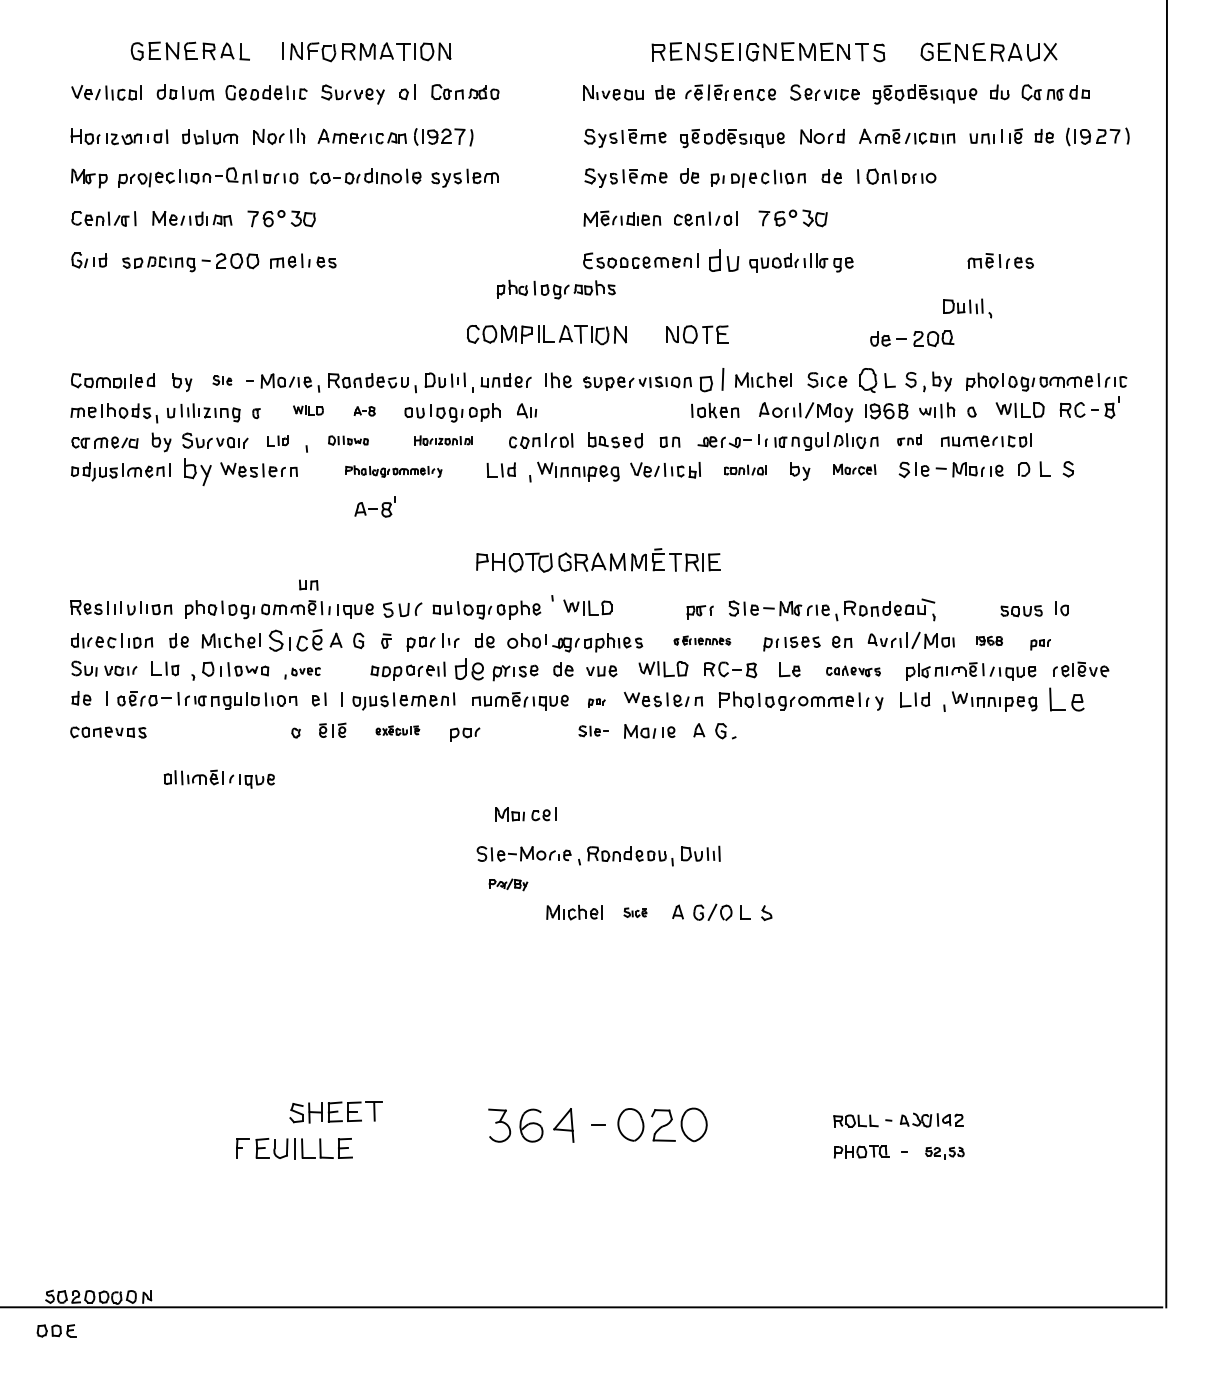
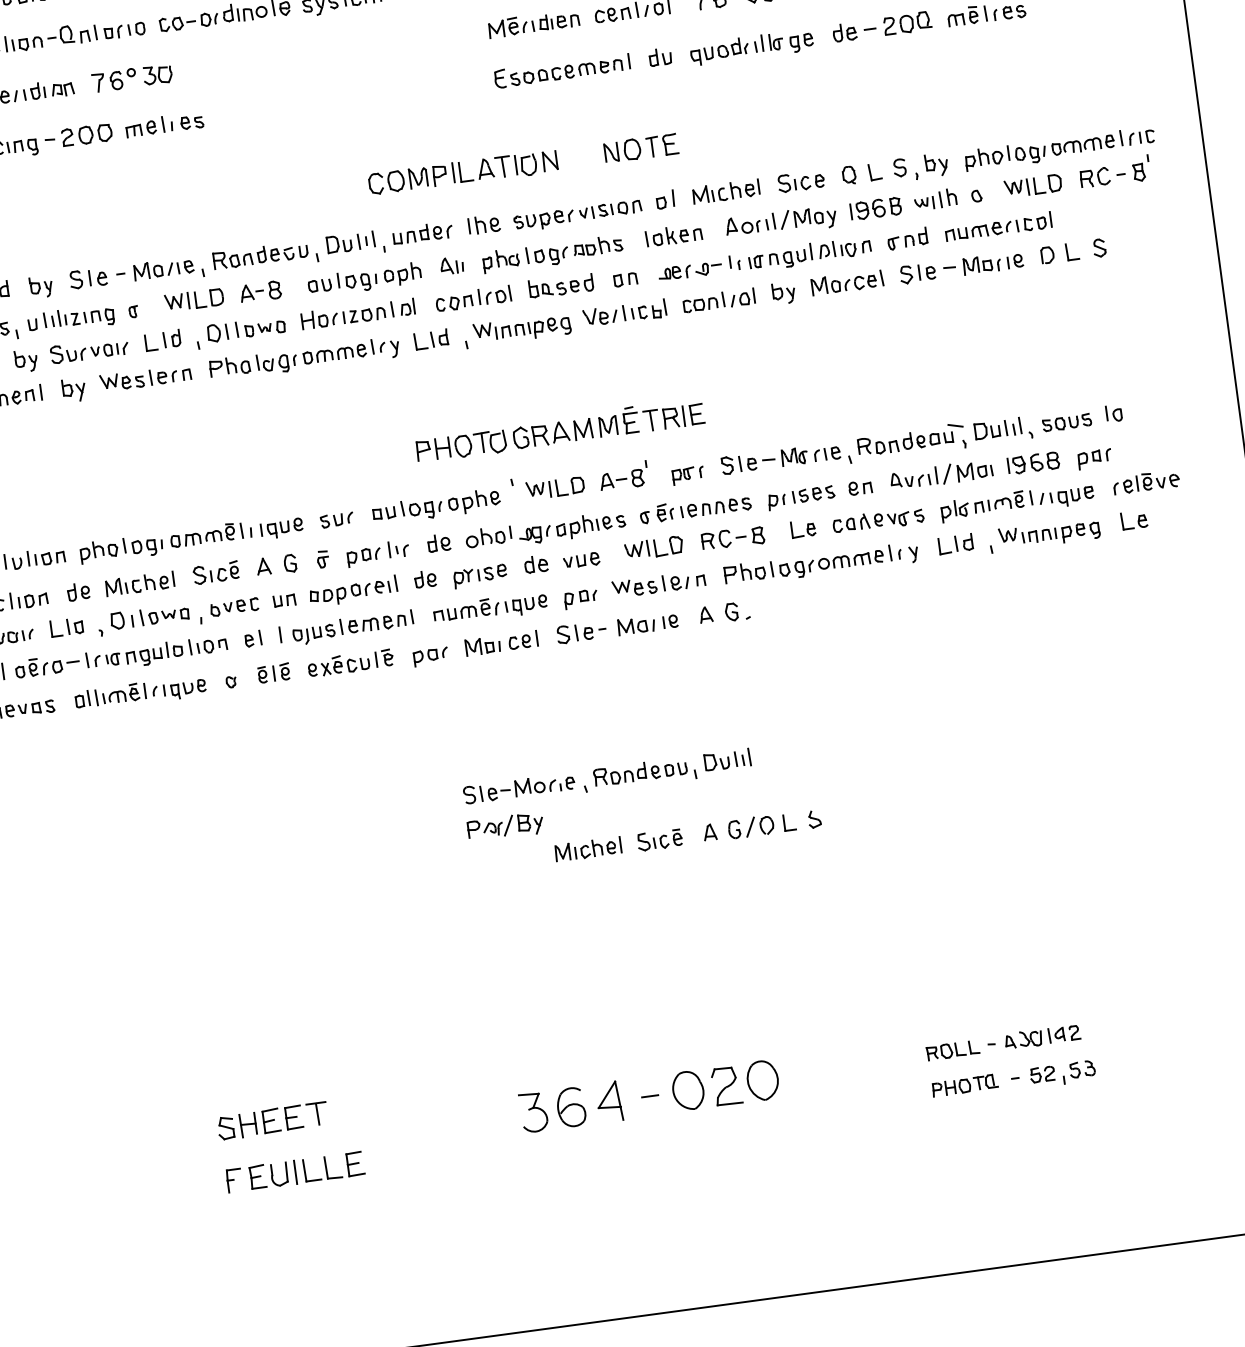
part: (723, 260) -> (659, 56), size x0.62
part: (555, 289) -> (551, 254), moved
part: (967, 308) -> (1003, 430), moved
part: (912, 338) -> (882, 26), moved
part: (712, 379) -> (665, 199), size x0.62
part: (222, 380) -> (88, 278), size x1.67
part: (867, 380) -> (848, 175), size x0.62
part: (308, 410) -> (194, 299), size x1.67
part: (364, 411) -> (260, 292), size x1.67
part: (277, 440) -> (162, 340), size x1.43
part: (348, 440) -> (246, 328), size x1.67
part: (443, 440) -> (358, 313), size x1.67
part: (909, 440) -> (907, 239), size x1.43
part: (745, 469) -> (718, 299), size x1.43
part: (854, 469) -> (847, 282), size x1.43
part: (393, 471) -> (304, 358), size x1.67
part: (198, 472) -> (74, 390), size x0.71
part: (374, 506) -> (622, 476), moved
part: (308, 584) -> (284, 599), moved
part: (402, 609) -> (336, 519), size x0.71
part: (295, 639) -> (215, 571), size x0.71
part: (702, 640) -> (695, 508), size x1.67
part: (989, 640) -> (1033, 462), size x1.67
part: (1040, 644) -> (1094, 459), size x1.43
part: (469, 669) -> (425, 579), size x0.62
part: (853, 671) -> (878, 520), size x1.43
part: (302, 673) -> (229, 610), size x1.43
part: (1066, 699) -> (1134, 519), size x0.62
part: (596, 702) -> (580, 598), size x1.67
part: (397, 730) -> (350, 662), size x1.67
part: (593, 731) -> (581, 632), size x1.43
part: (218, 778) -> (139, 692), moved
part: (525, 814) -> (501, 643), moved
part: (508, 884) -> (505, 826), size x1.67
part: (635, 912) -> (659, 839), size x1.67
part: (335, 1112) -> (271, 1121), moved
part: (944, 1153) -> (1062, 1074), size x1.43

